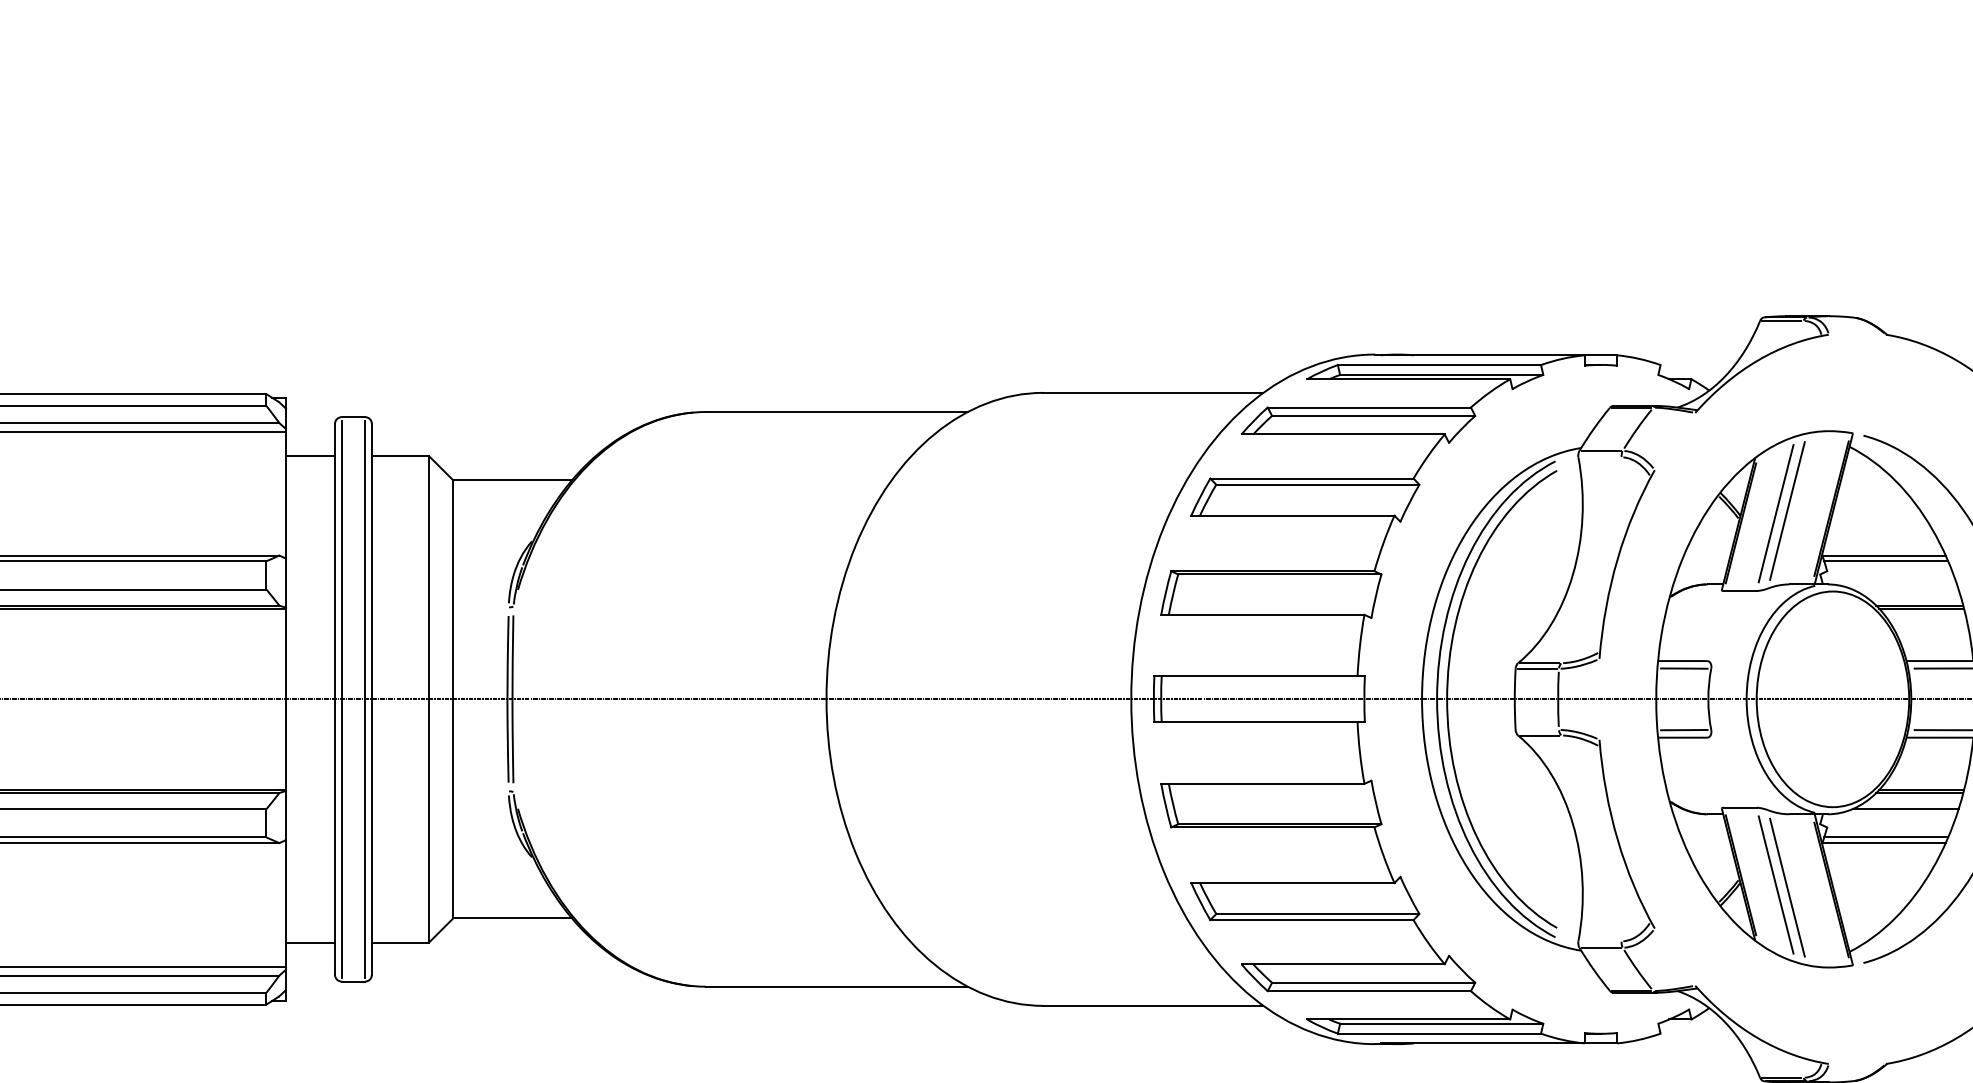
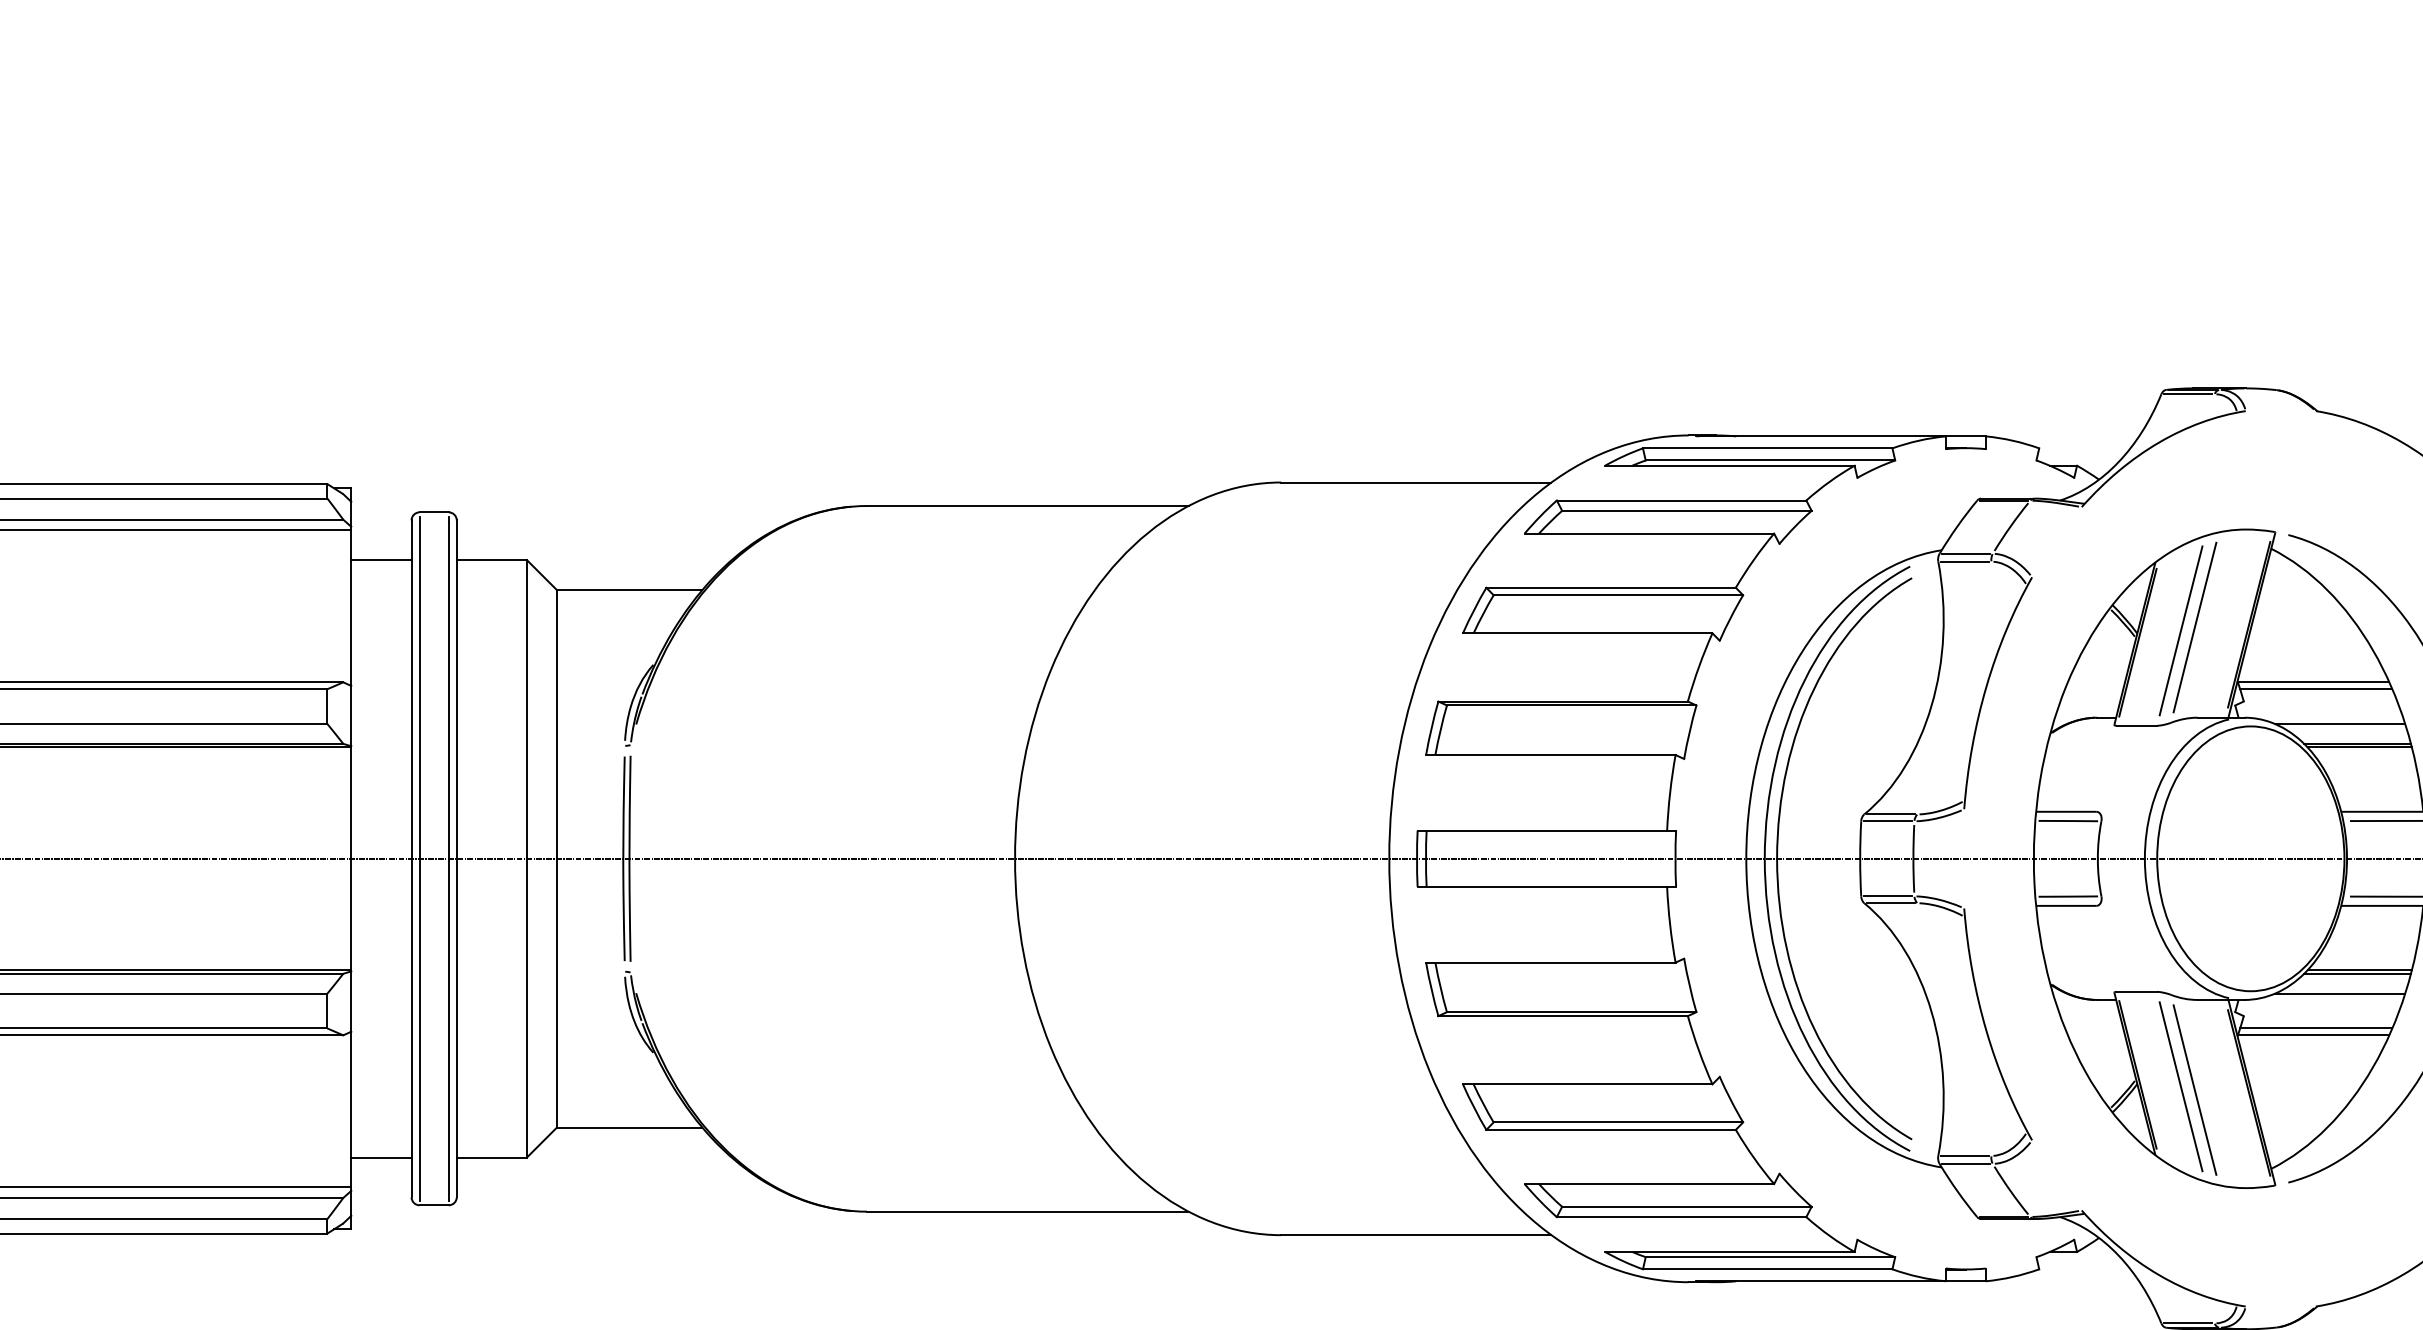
line: (1599, 457) -> (1964, 561), added
line: (1905, 589) -> (2339, 723), added
line: (1537, 730) -> (1887, 896), added
line: (1599, 940) -> (1964, 1155), added

